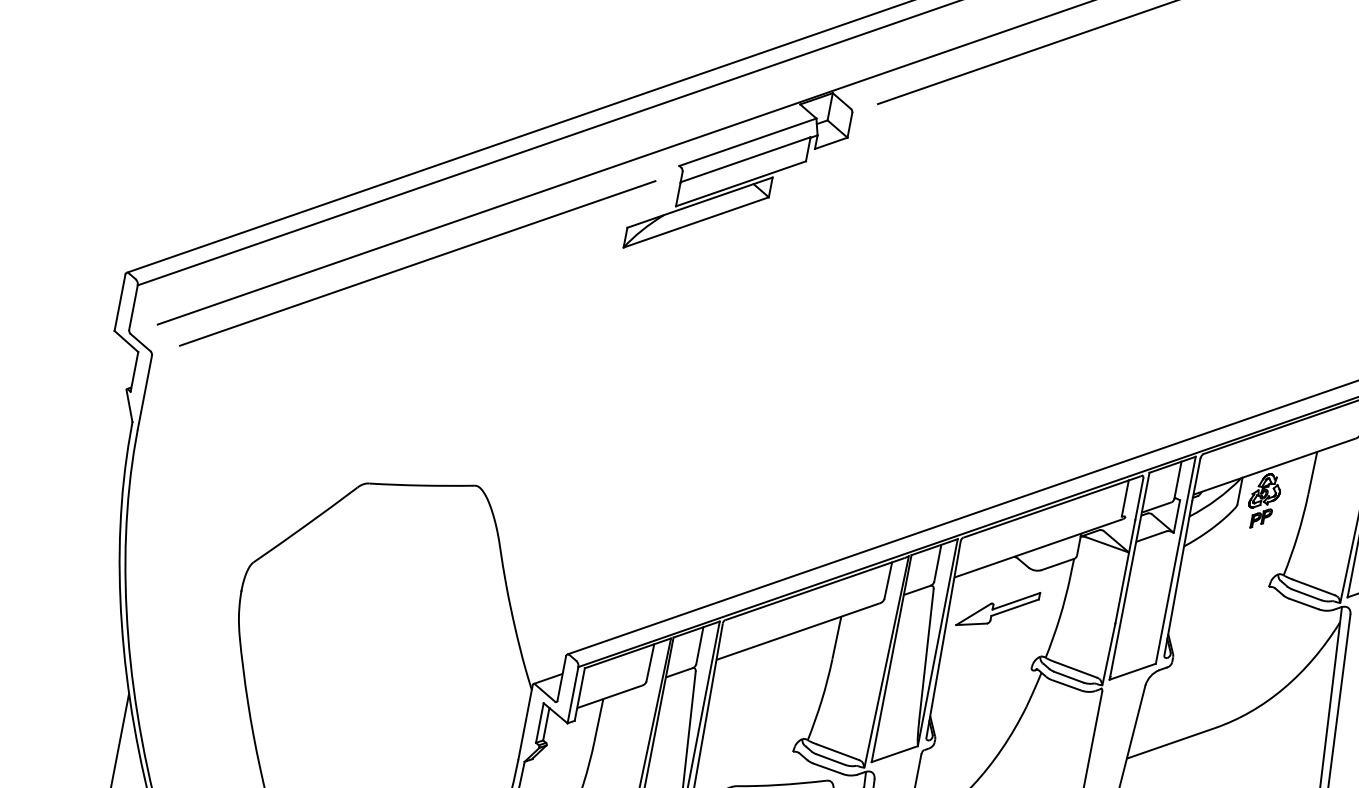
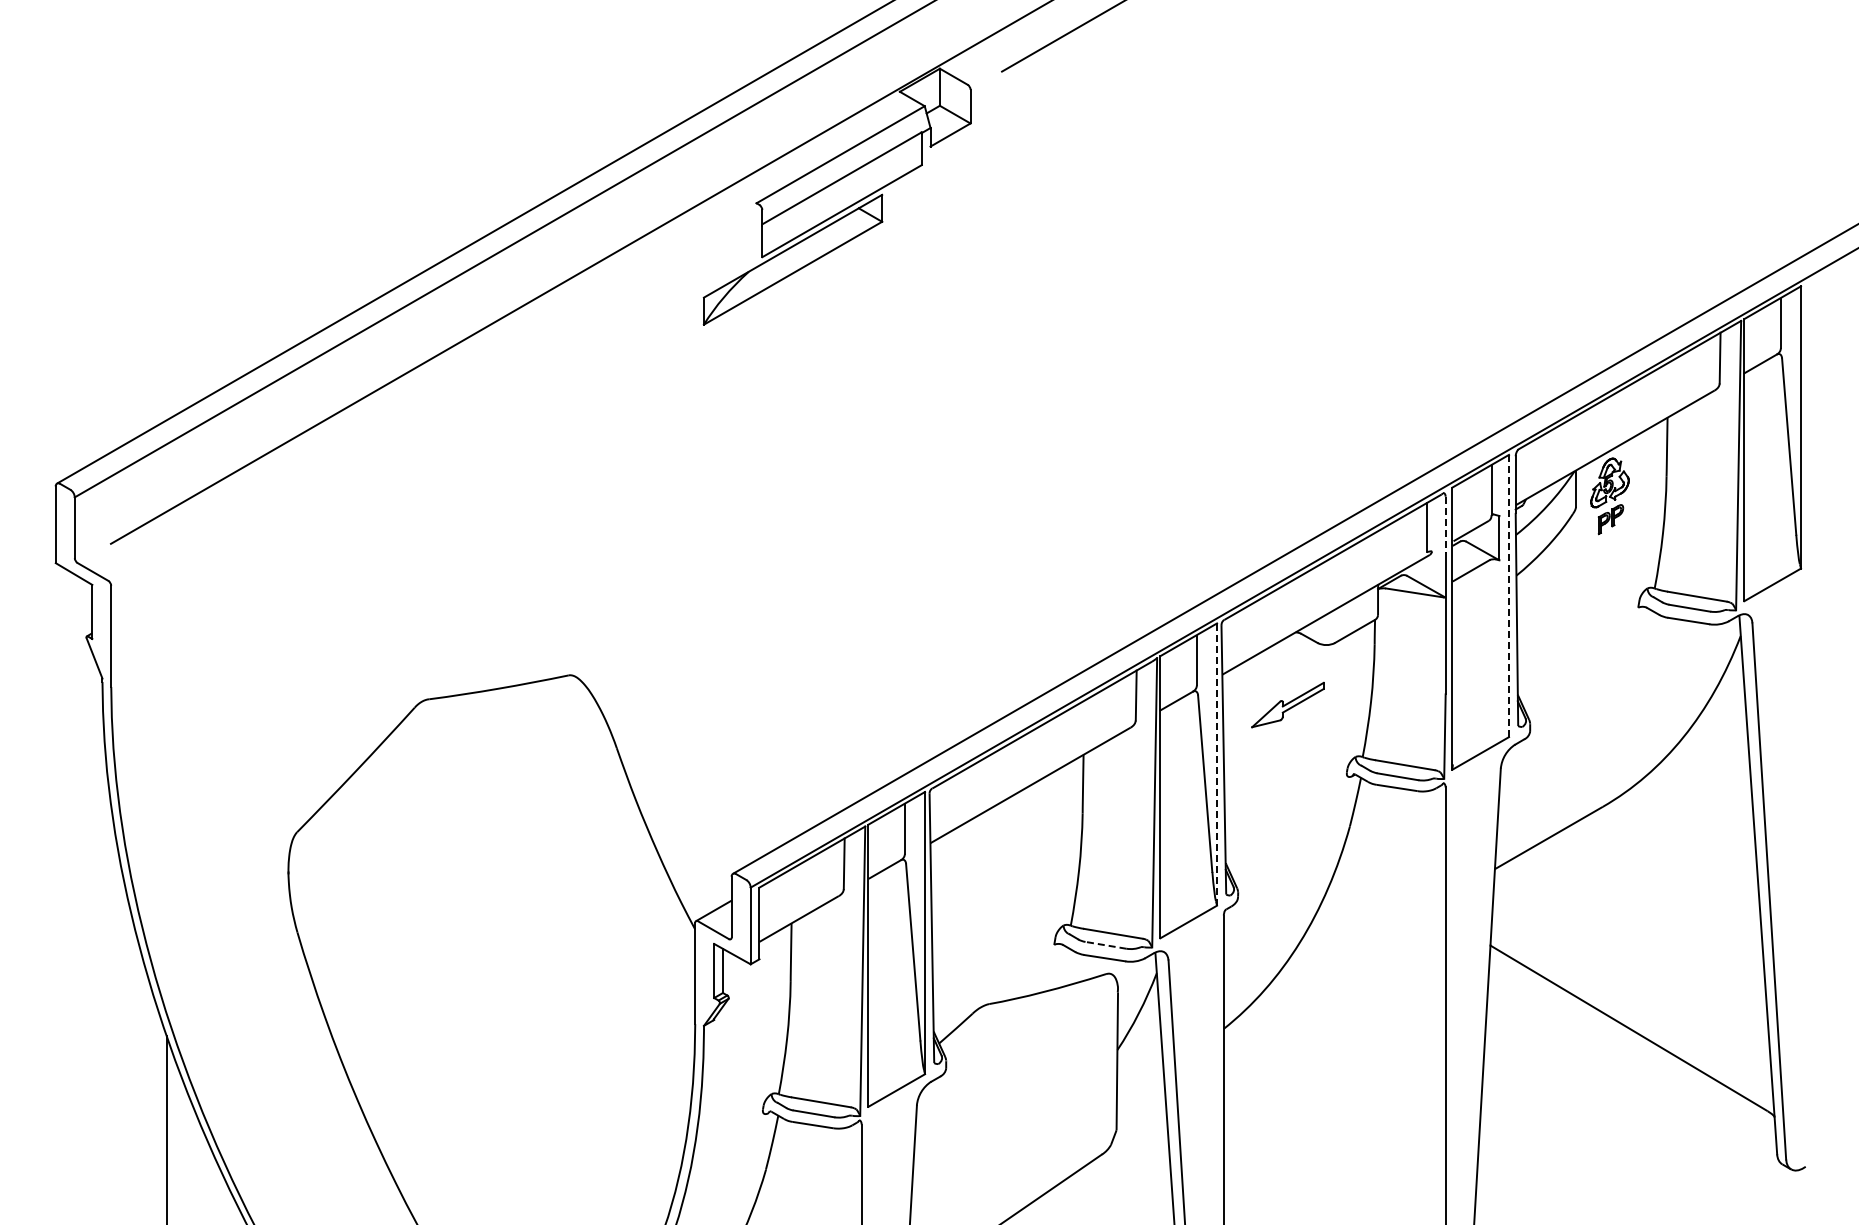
line: (417, 263) -> (436, 397), removed
line: (1139, 499) -> (1445, 525), solid -> dashed
line: (1176, 559) -> (1509, 595), solid -> dashed
part: (997, 608) -> (1287, 704), size x0.7
line: (938, 642) -> (1217, 764), solid -> dashed
line: (830, 759) -> (1105, 945), solid -> dashed

